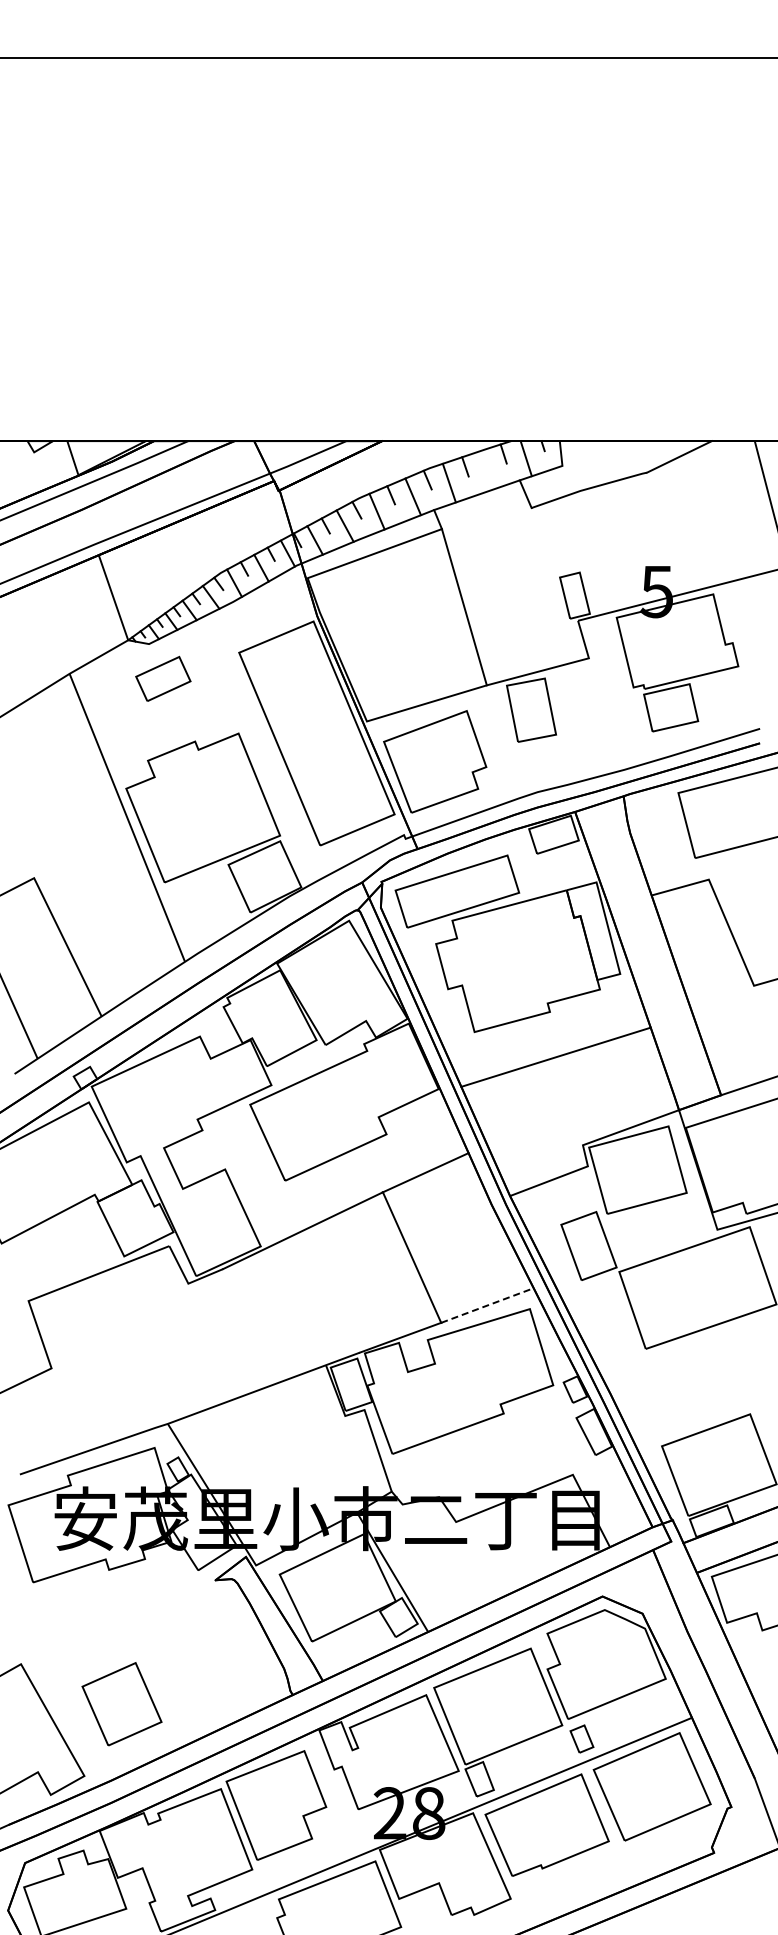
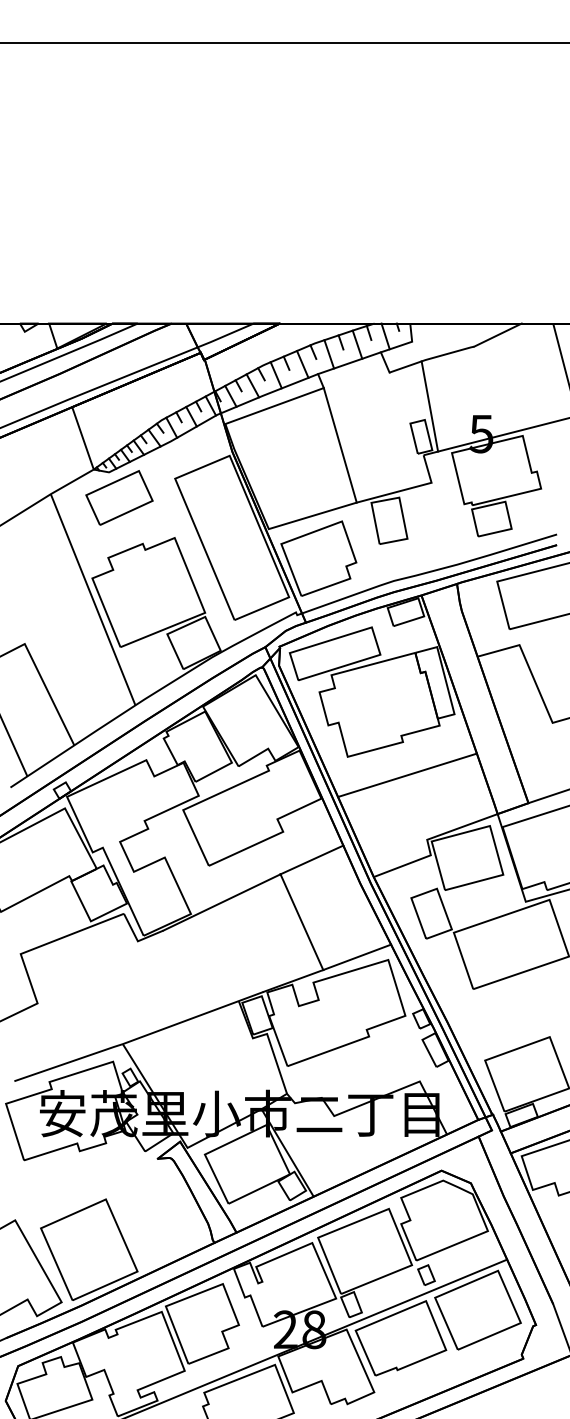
line: (487, 469) -> (357, 344), added
line: (586, 553) -> (429, 405), added
part: (163, 678) -> (119, 497), size x1.67
line: (487, 1305) -> (357, 957), dashed -> solid
part: (121, 1703) -> (88, 1249), size x1.67

